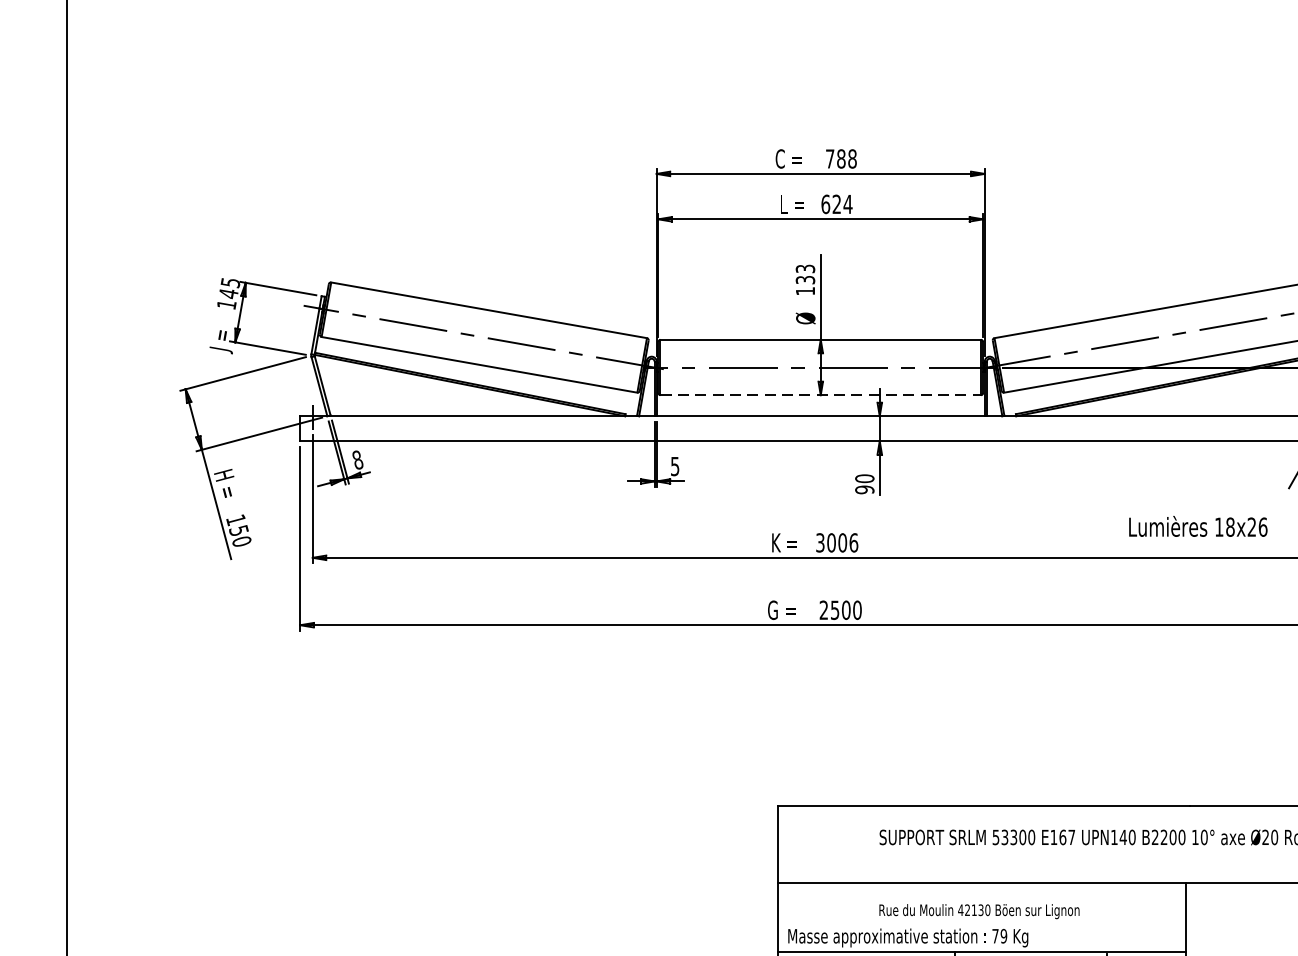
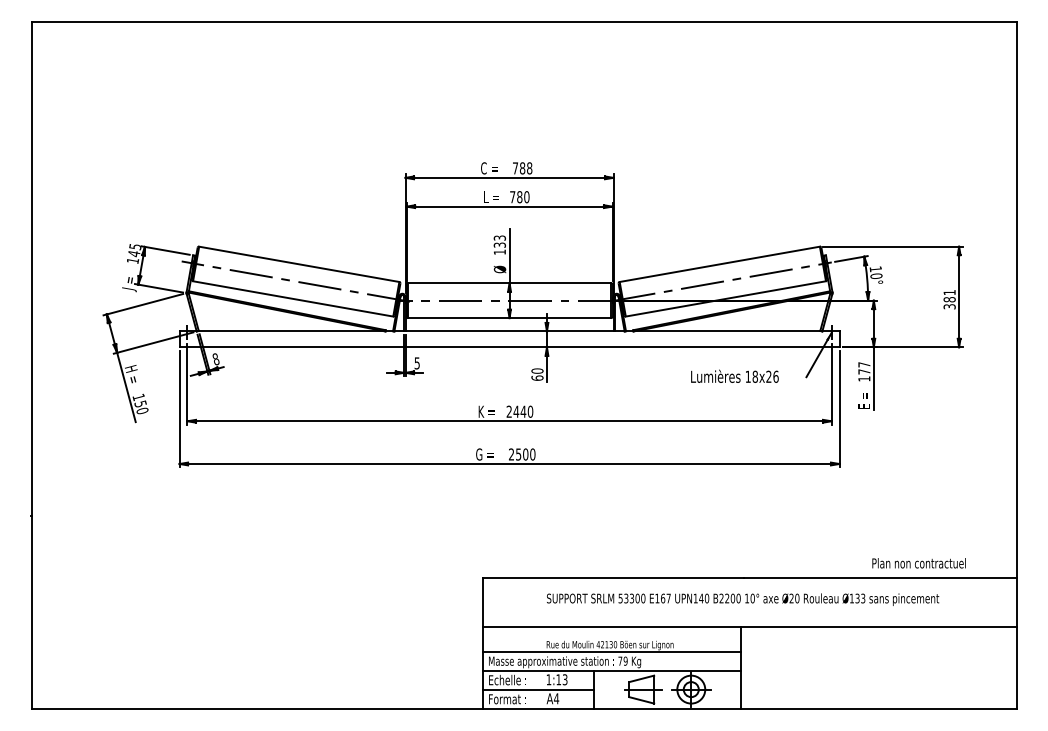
text: (836, 204) -> (519, 197), 624 -> 780
line: (820, 395) -> (509, 318), dashed -> solid
text: (864, 488) -> (537, 377), 90 -> 60
text: (1197, 525) -> (734, 375), moved
text: (836, 542) -> (519, 411), 3006 -> 2440
line: (981, 922) -> (611, 652), added

